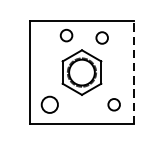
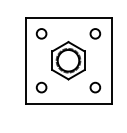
circle: (66, 35) -> (41, 33), moved
circle: (102, 37) -> (95, 33), moved
line: (133, 72) -> (111, 60), dashed -> solid
circle: (49, 104) -> (41, 87), size x0.71

